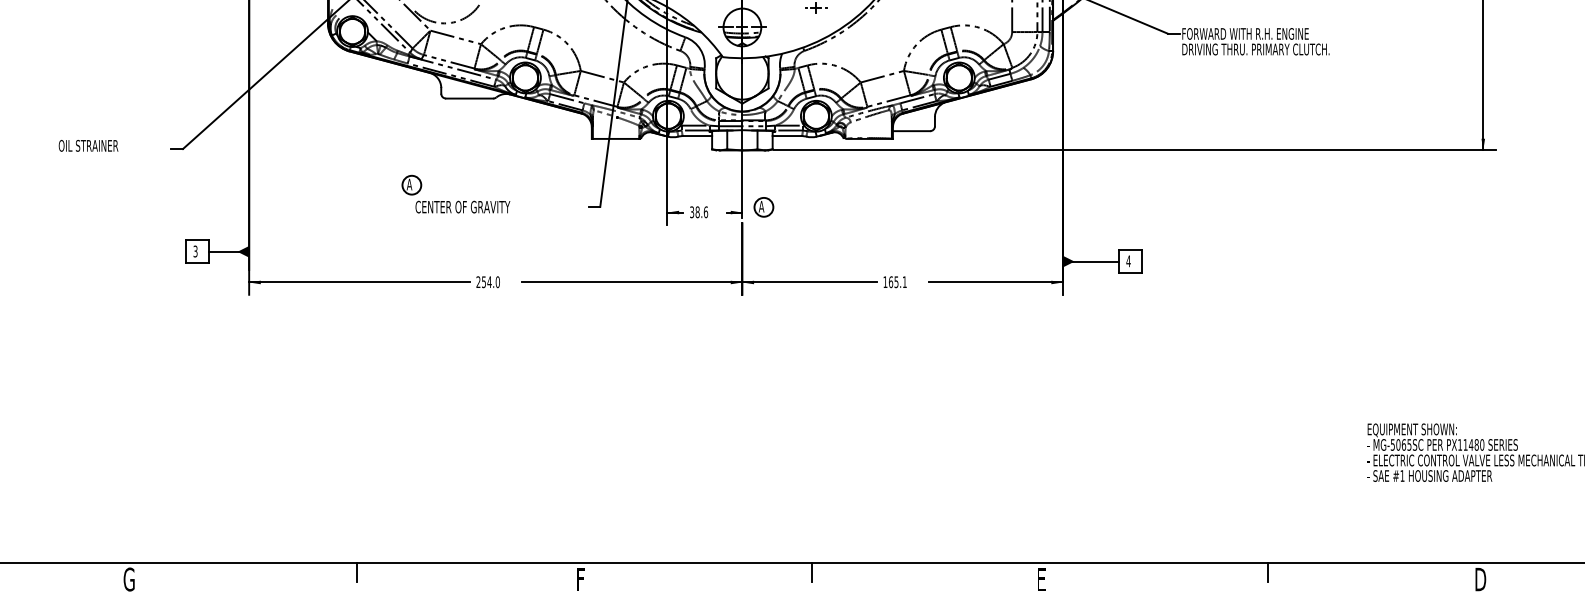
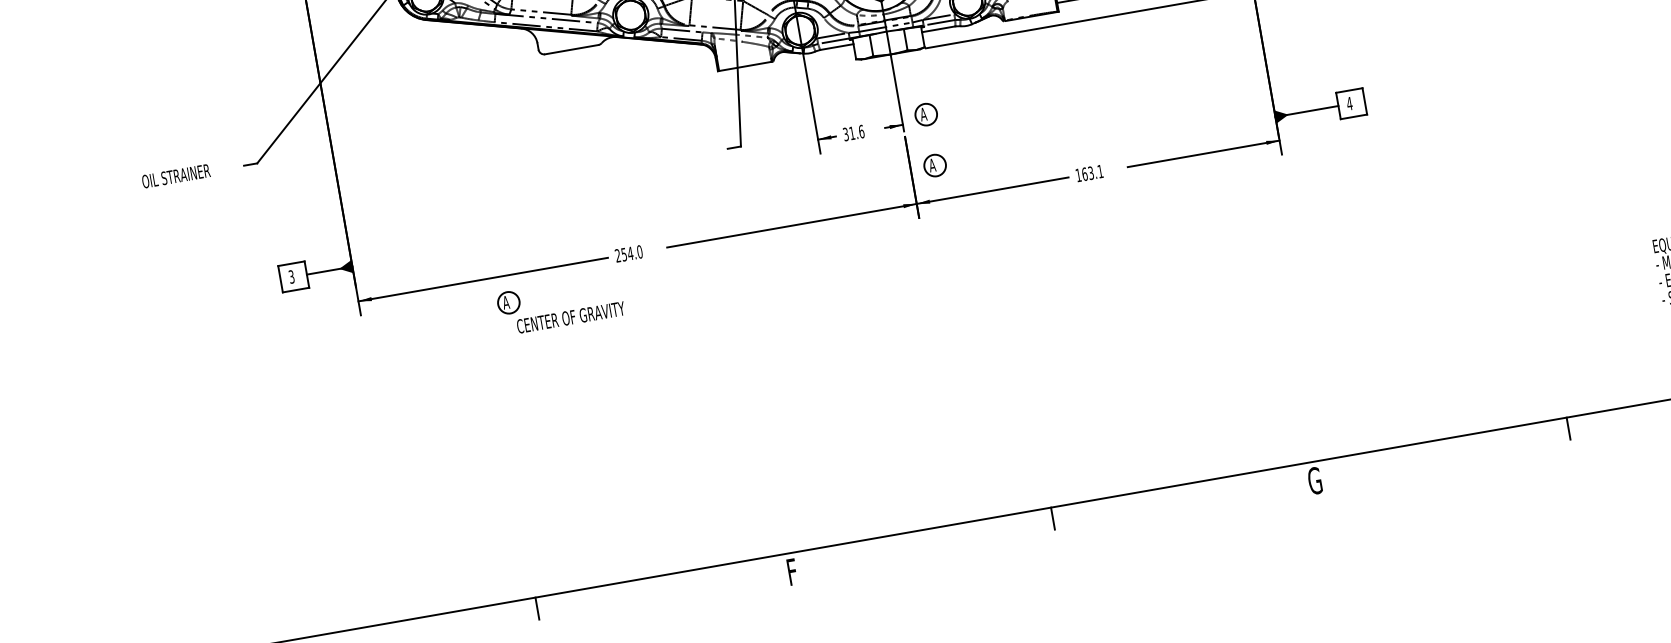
text: (88, 145) -> (176, 175), moved
part: (458, 200) -> (564, 310), moved
text: (697, 212) -> (852, 133), 38.6 -> 31.6
part: (763, 252) -> (934, 165), added
text: (896, 281) -> (1090, 172), 165.1 -> 163.1
text: (1041, 579) -> (1313, 481), E -> G

